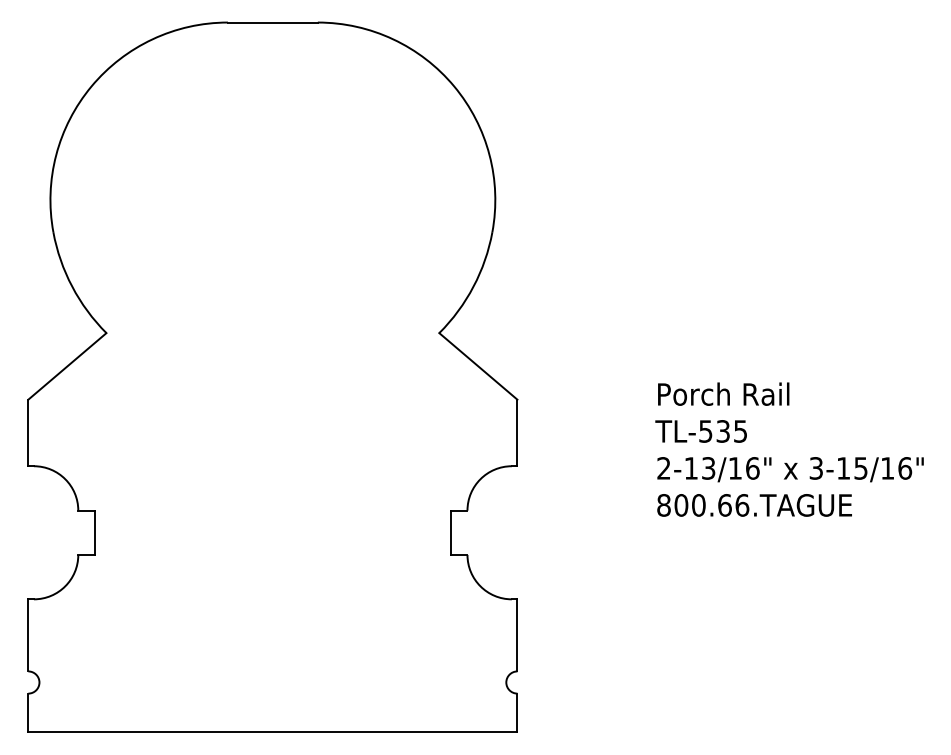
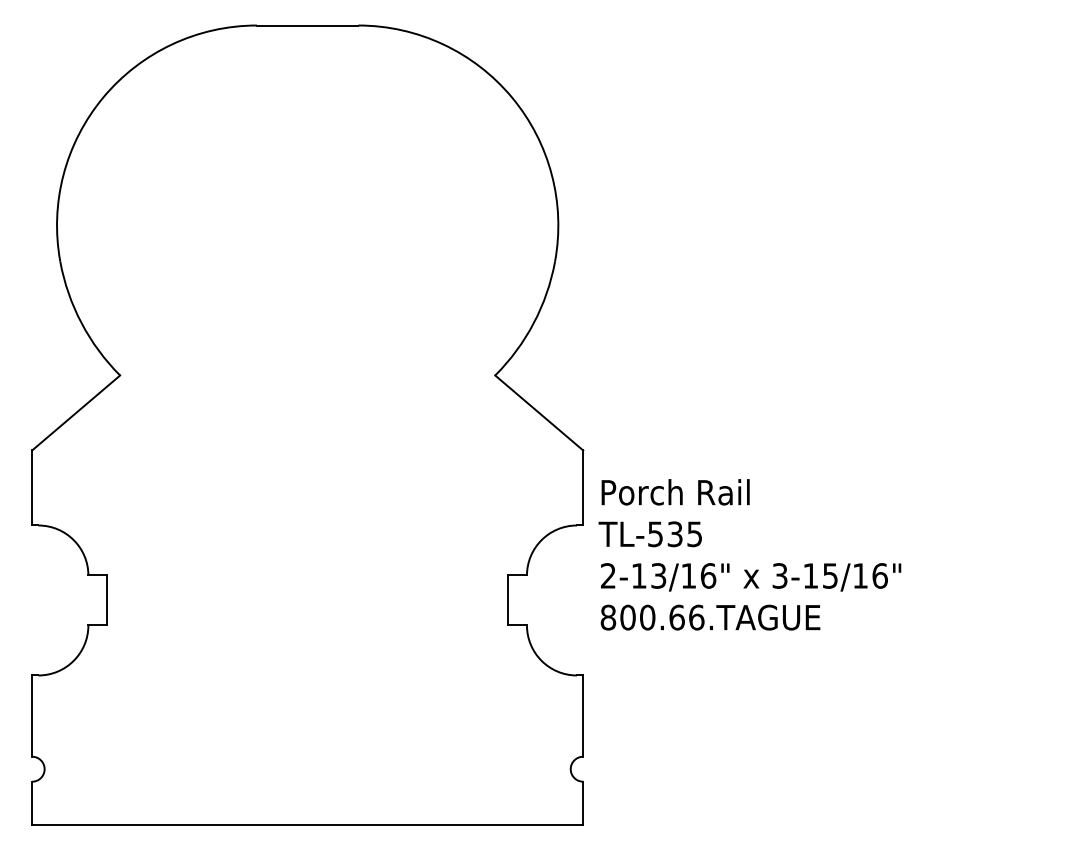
text: (789, 449) -> (749, 554), moved

